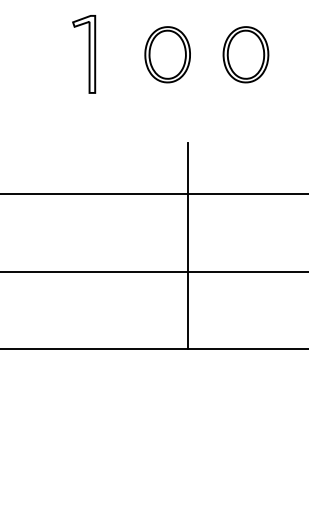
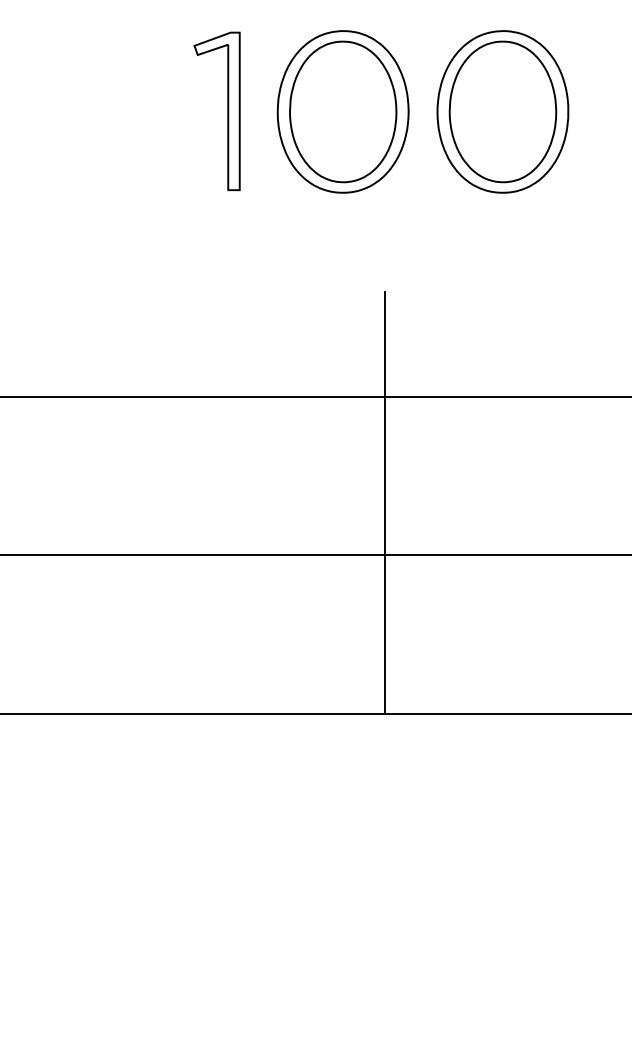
part: (84, 54) -> (217, 111), moved
part: (167, 54) -> (342, 111), size x1.43
part: (245, 54) -> (501, 111), size x1.43

